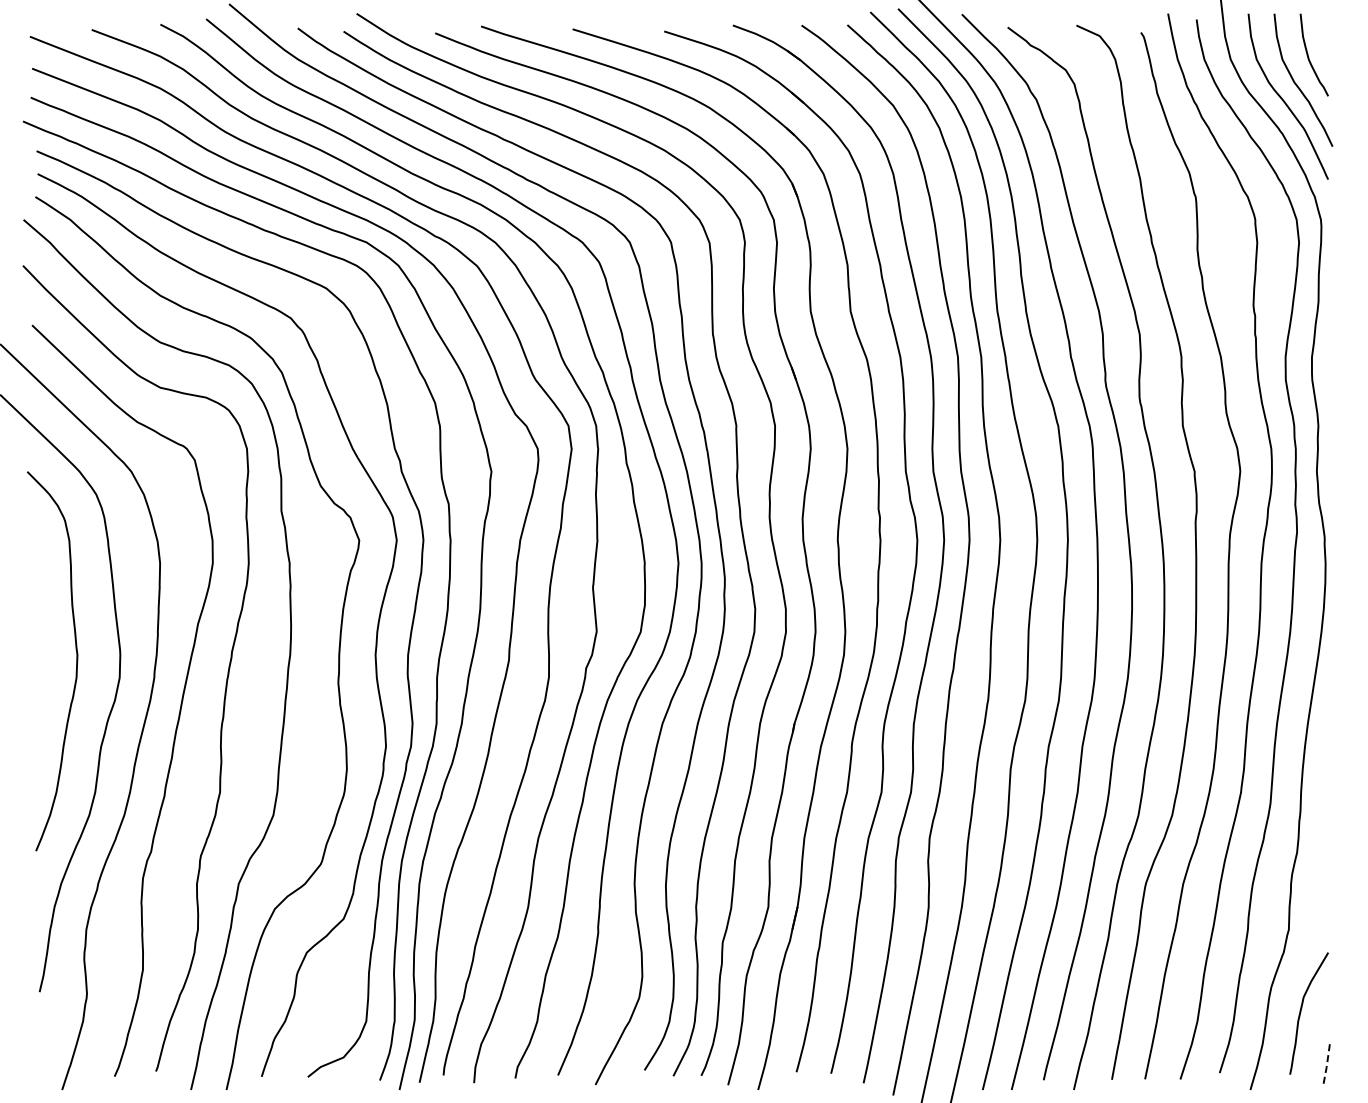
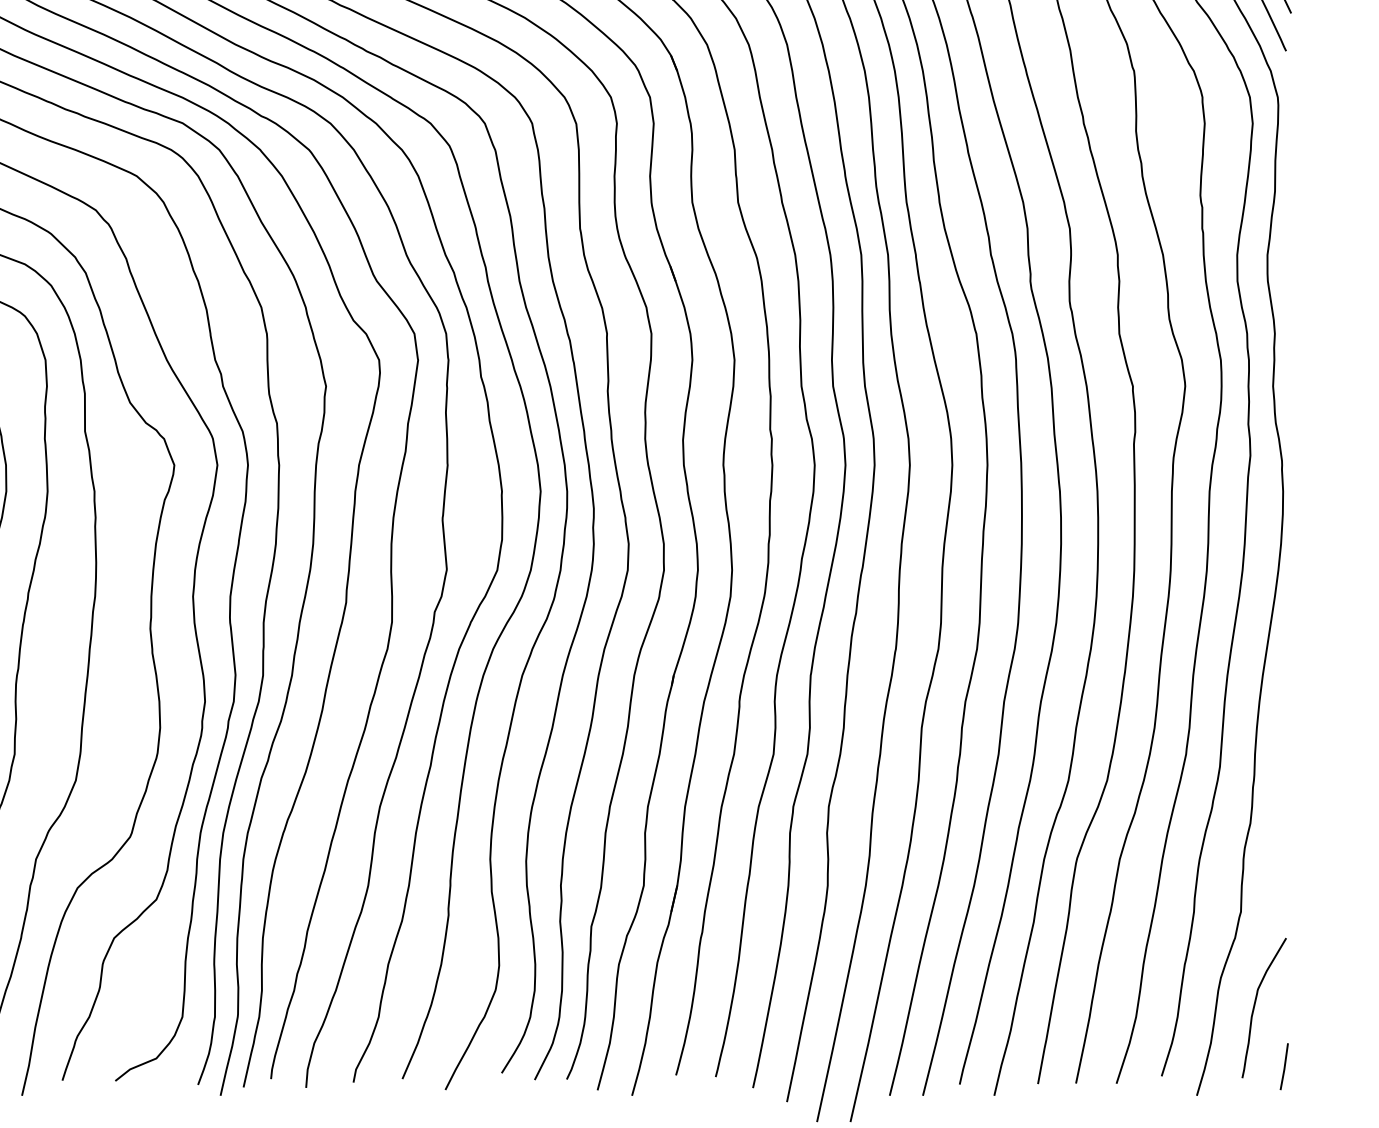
line: (1326, 1065) -> (1284, 1067), dashed -> solid

